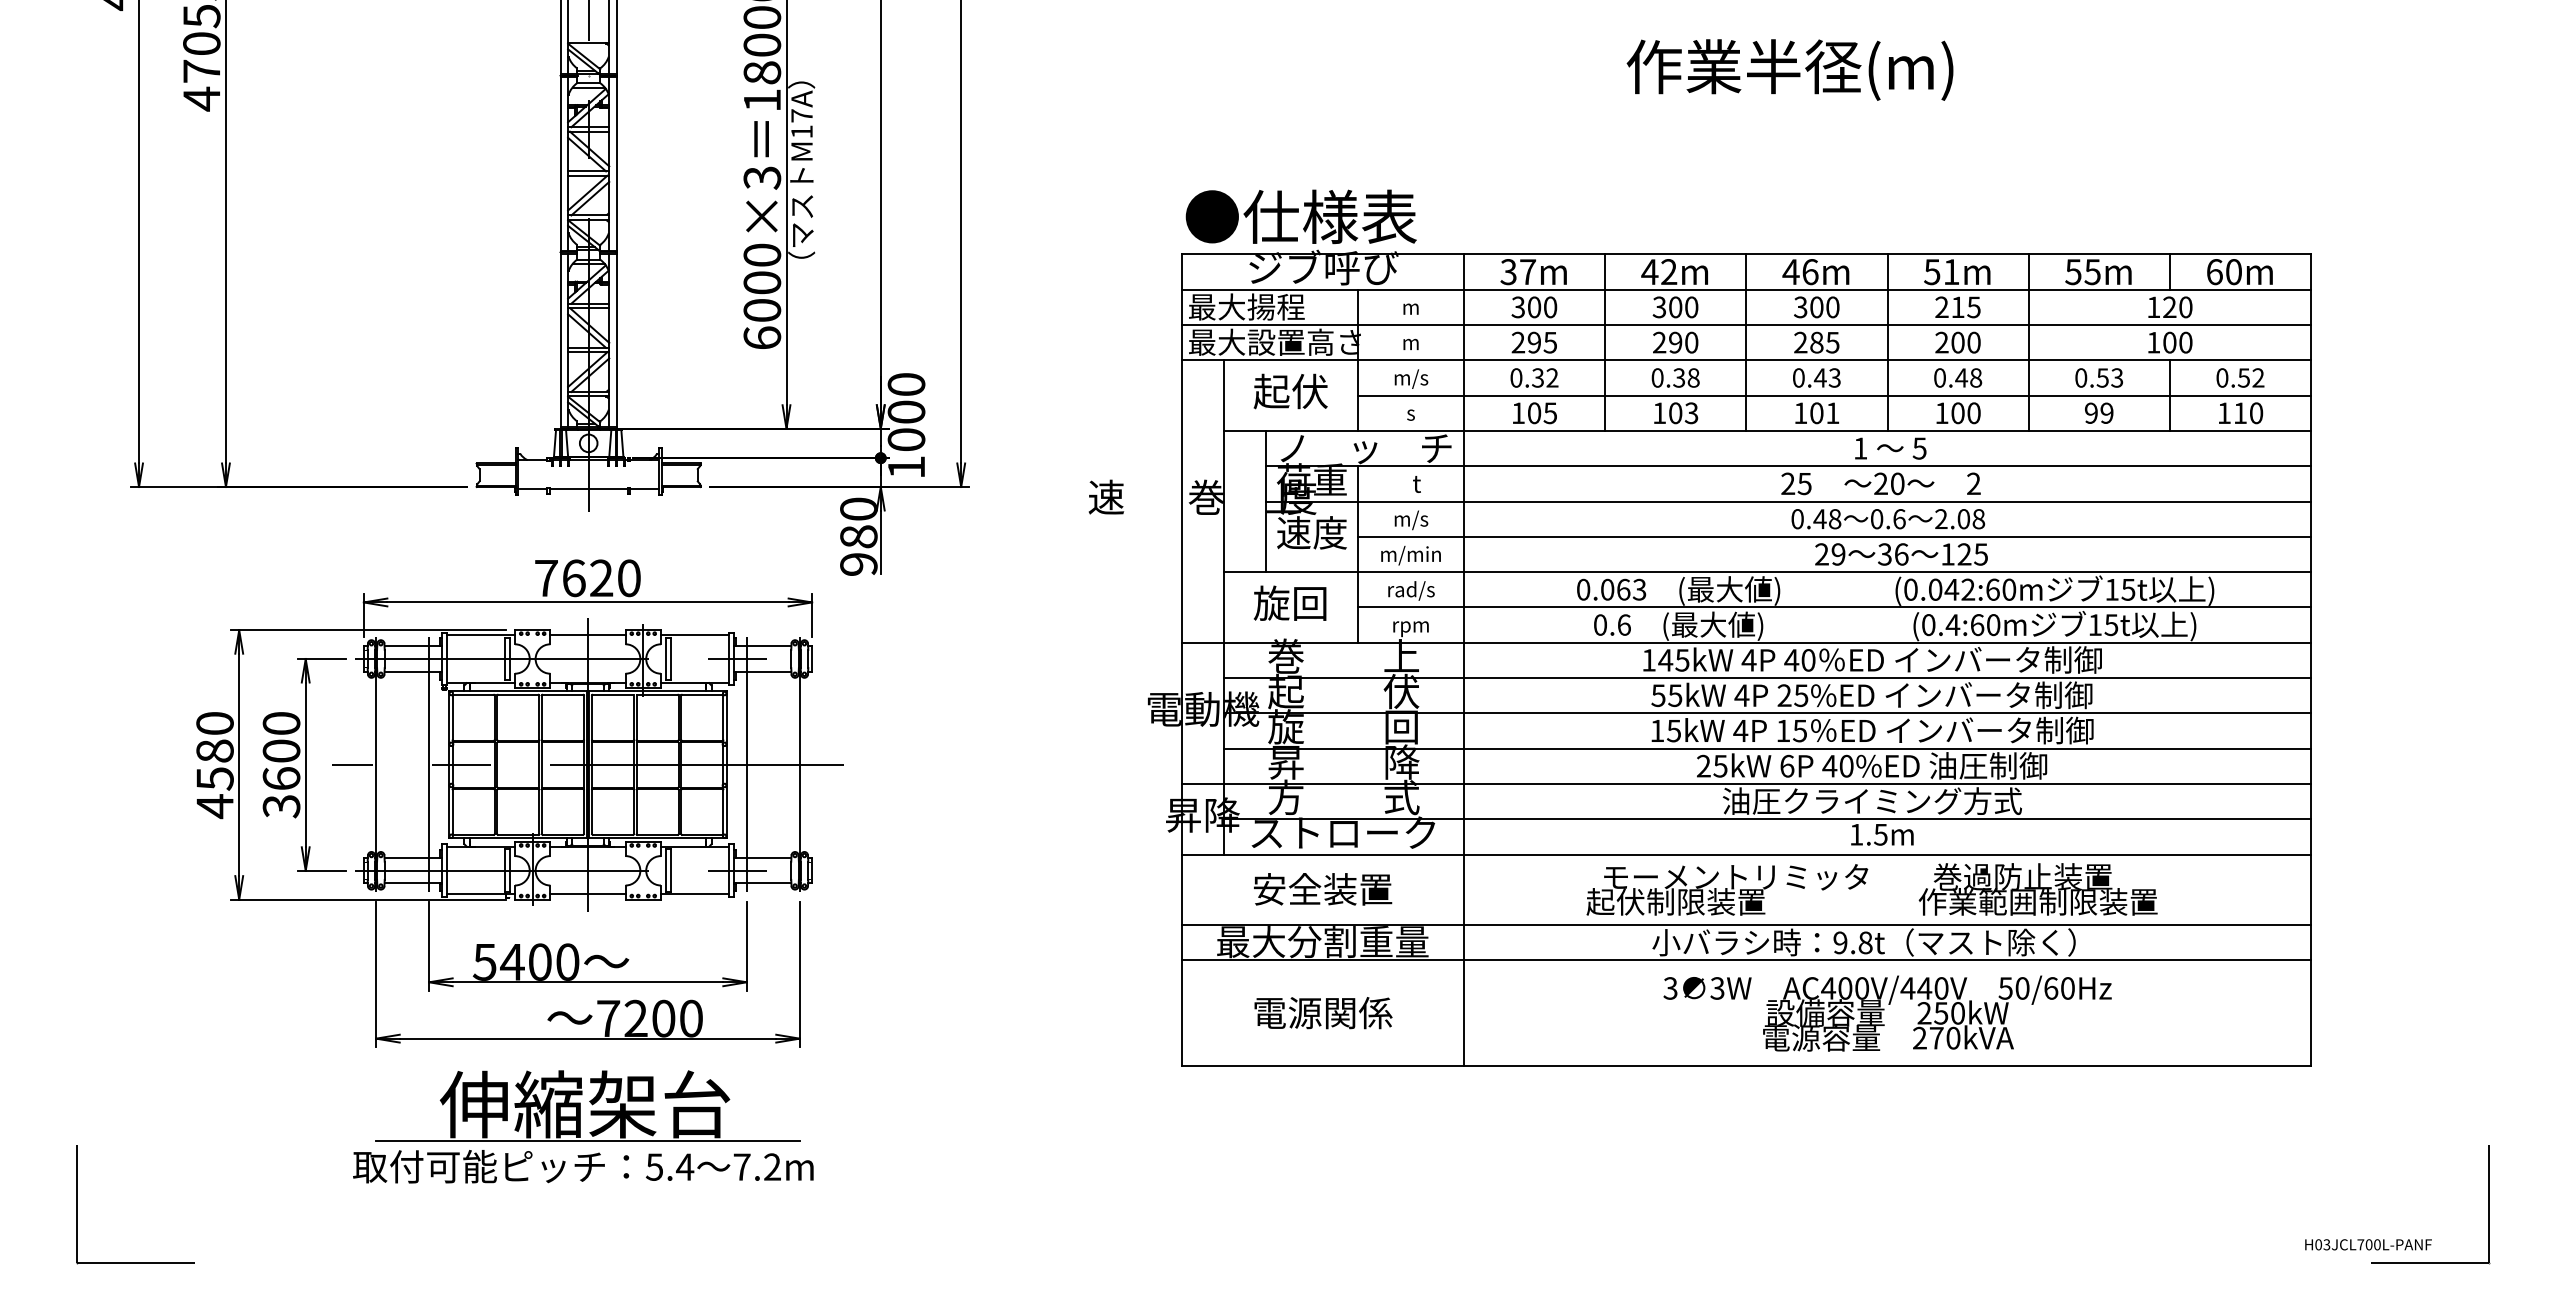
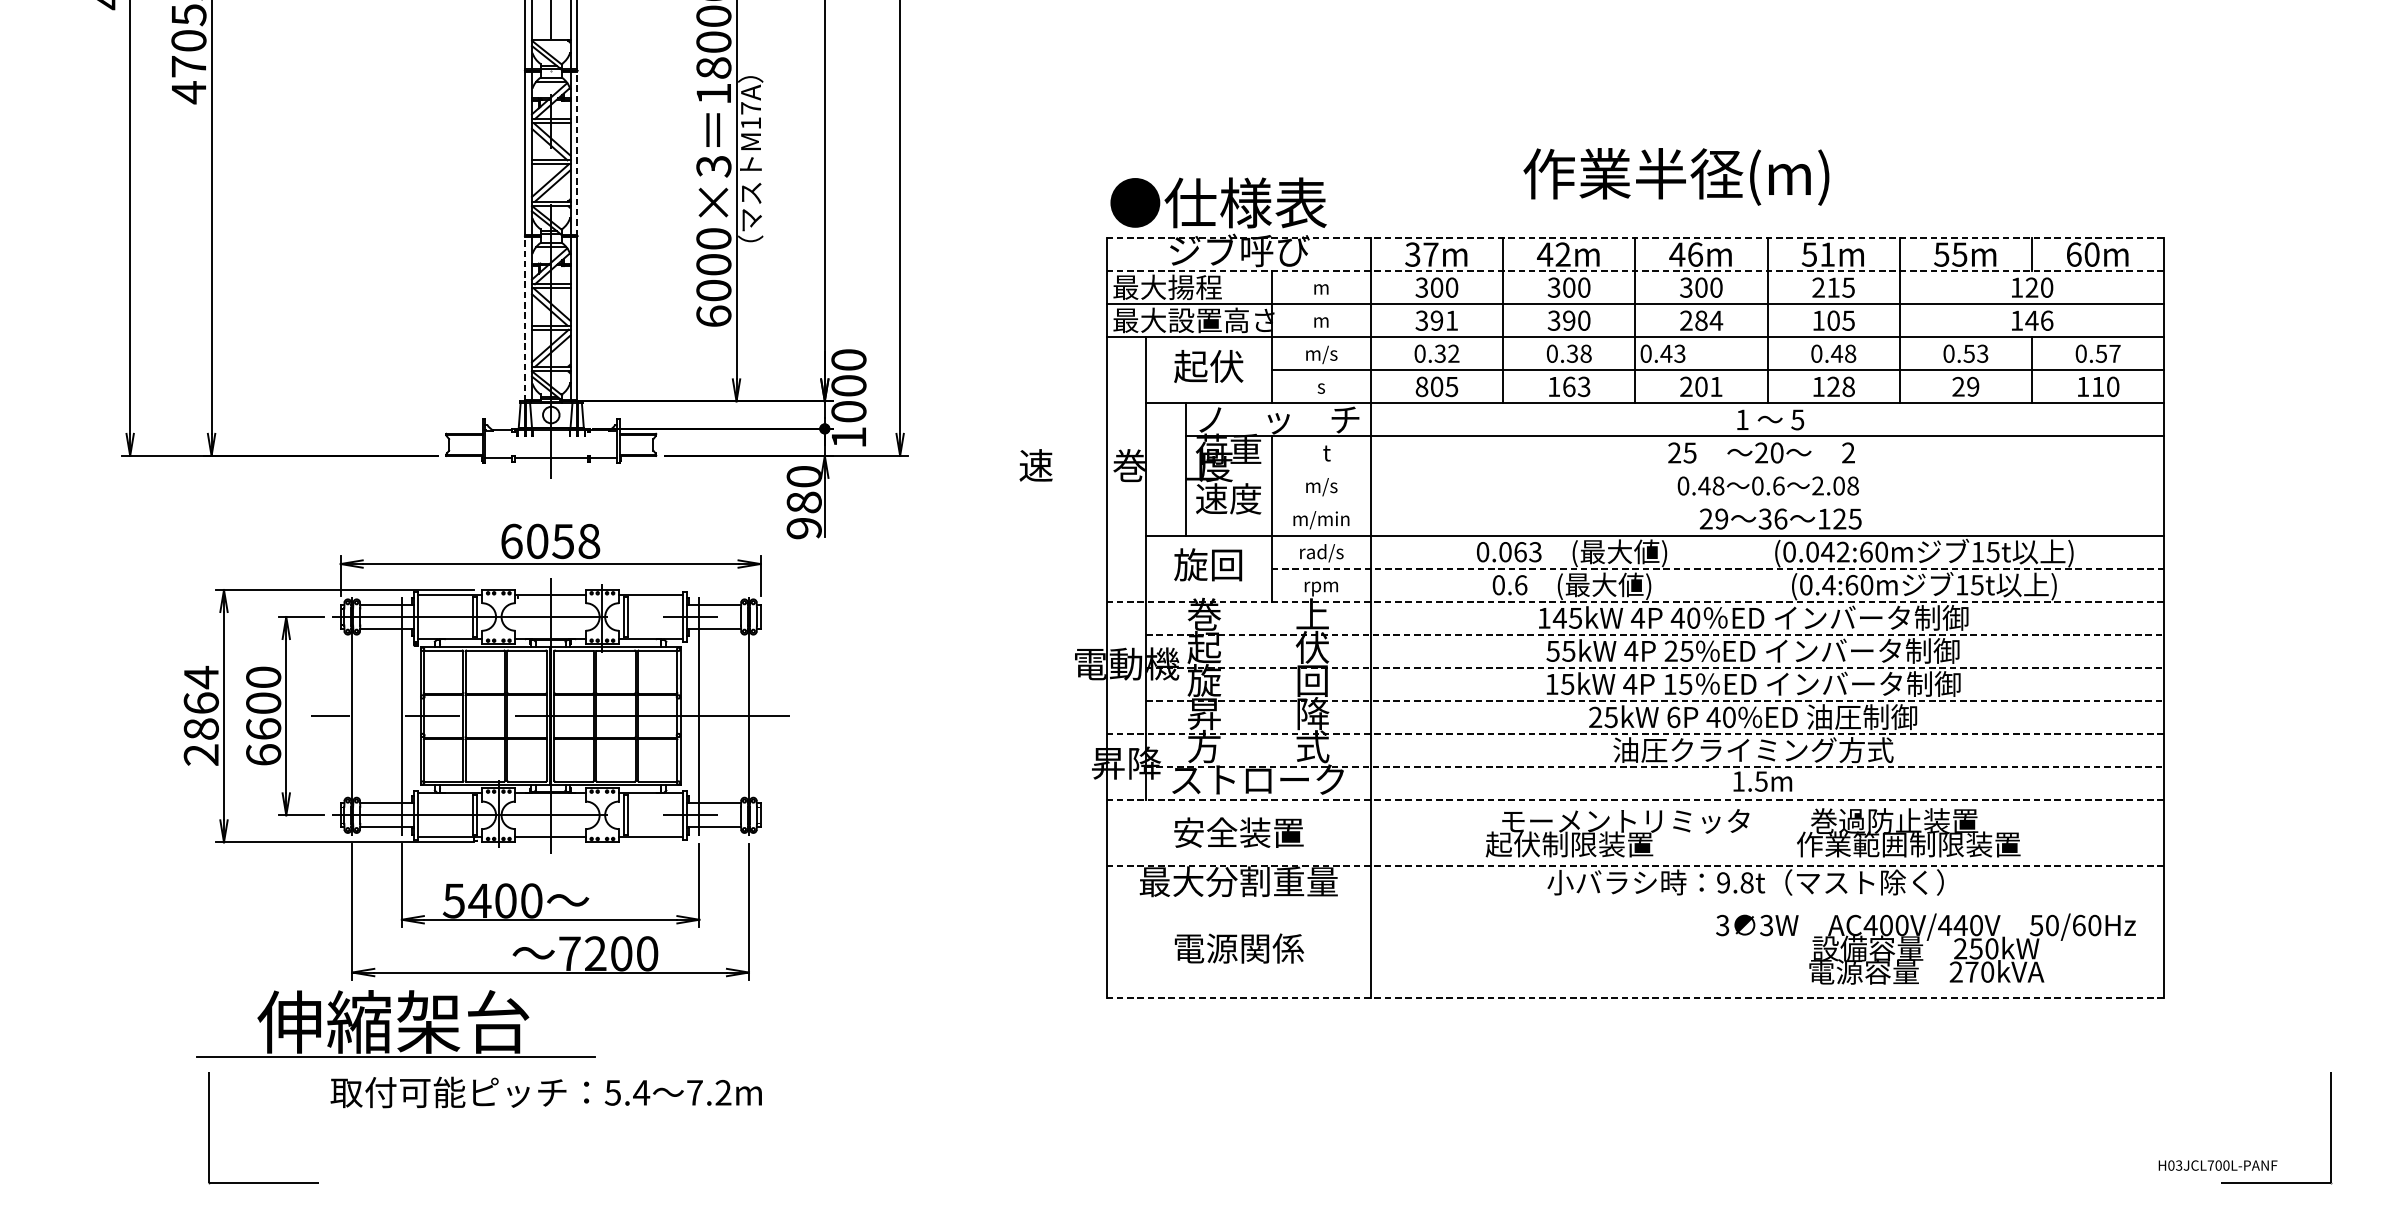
text: (1789, 69) -> (1675, 176), moved
line: (616, 163) -> (577, 152), solid -> dashed
line: (1746, 254) -> (1635, 238), solid -> dashed
line: (1746, 289) -> (1635, 270), solid -> dashed
line: (560, 340) -> (524, 318), solid -> dashed
text: (1533, 342) -> (1436, 320), 295 -> 391
text: (1659, 342) -> (1554, 320), 290 -> 390
text: (1832, 342) -> (1716, 320), 285 -> 284
text: (1957, 342) -> (1833, 320), 200 -> 105
text: (2177, 342) -> (2039, 320), 100 -> 146
text: (1816, 377) -> (1662, 353), moved
text: (2258, 377) -> (2115, 353), 0.52 -> 0.57
text: (1800, 412) -> (1686, 386), 101 -> 201
text: (1518, 413) -> (1422, 387), 105 -> 805
text: (1675, 413) -> (1569, 387), 103 -> 163
text: (1965, 413) -> (1840, 387), 100 -> 128
text: (2090, 413) -> (1957, 387), 99 -> 29
line: (1788, 501) -> (1674, 469), removed
line: (1834, 536) -> (1717, 502), removed
text: (587, 578) -> (550, 541), 7620 -> 6058
line: (1834, 607) -> (1717, 568), solid -> dashed
line: (1746, 642) -> (1635, 601), solid -> dashed
line: (1767, 678) -> (1655, 635), solid -> dashed
line: (1767, 713) -> (1655, 668), solid -> dashed
line: (1767, 748) -> (1655, 700), solid -> dashed
text: (214, 765) -> (200, 716), 4580 -> 2864
line: (1746, 783) -> (1635, 733), solid -> dashed
text: (281, 806) -> (263, 755), 3600 -> 6600
line: (1767, 819) -> (1655, 767), solid -> dashed
line: (1746, 854) -> (1635, 800), solid -> dashed
line: (1746, 925) -> (1635, 866), solid -> dashed
line: (1746, 960) -> (1635, 899), removed
text: (1887, 1013) -> (1925, 948), moved
line: (1746, 1066) -> (1635, 998), solid -> dashed
part: (587, 1105) -> (395, 1022), moved
part: (77, 1204) -> (209, 1127), moved

